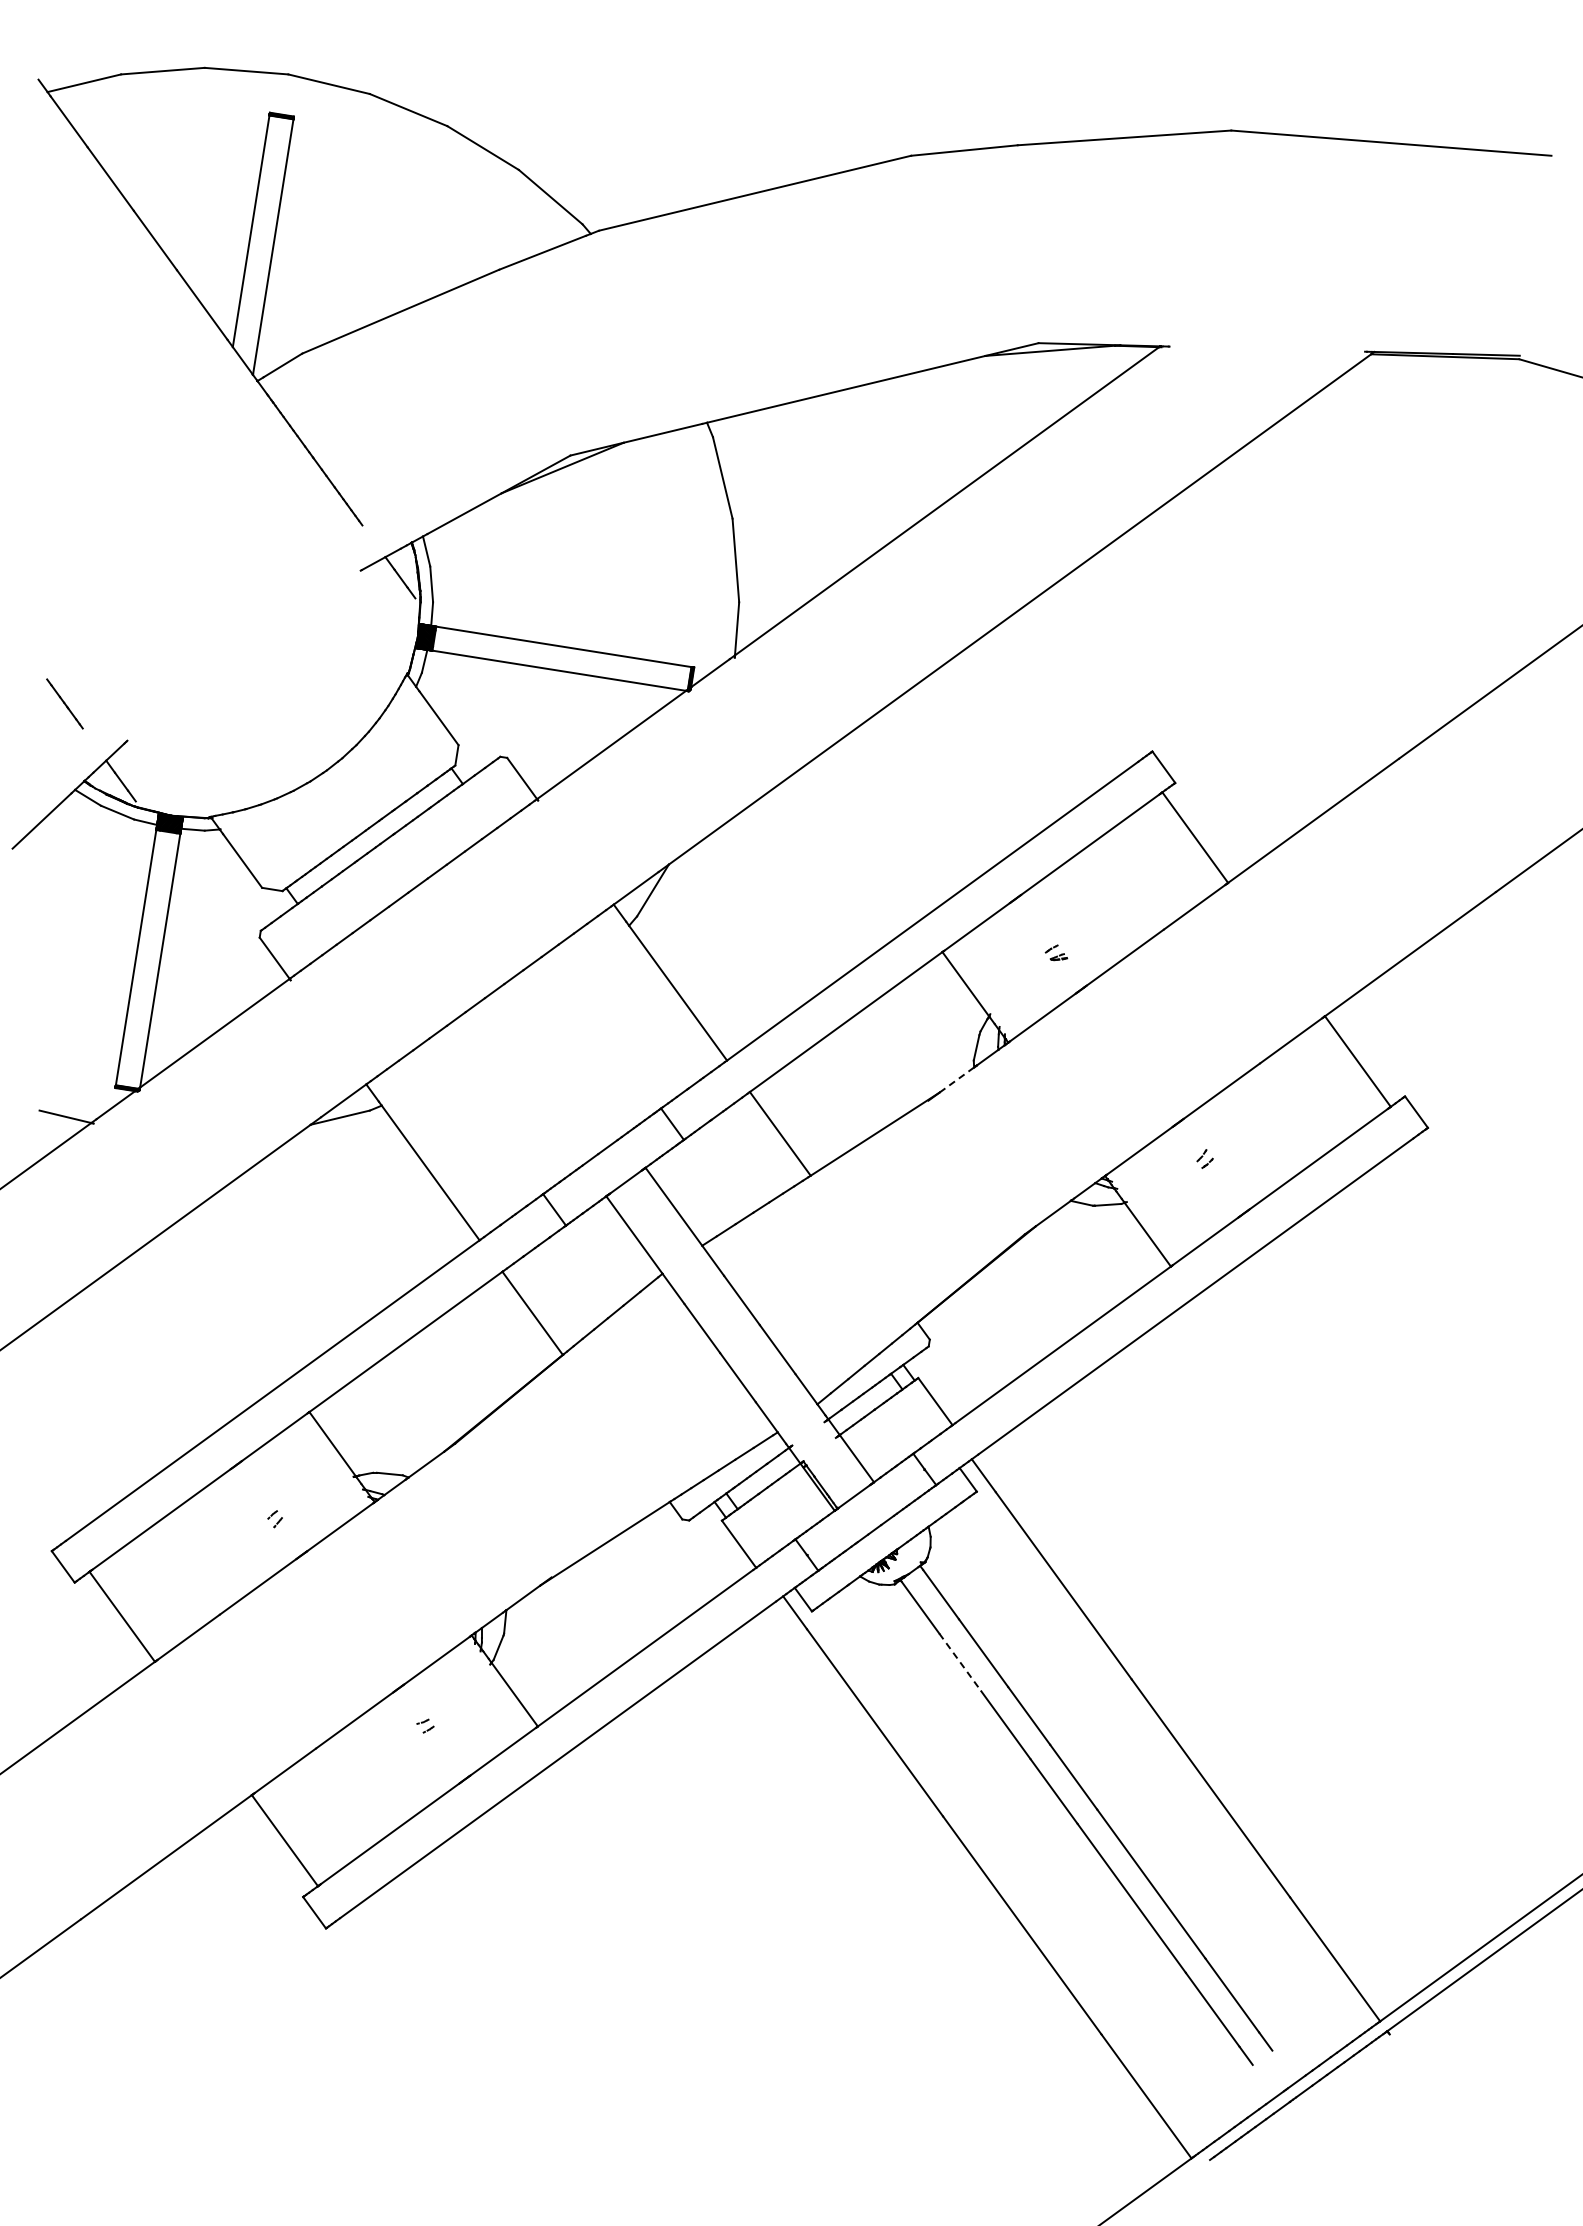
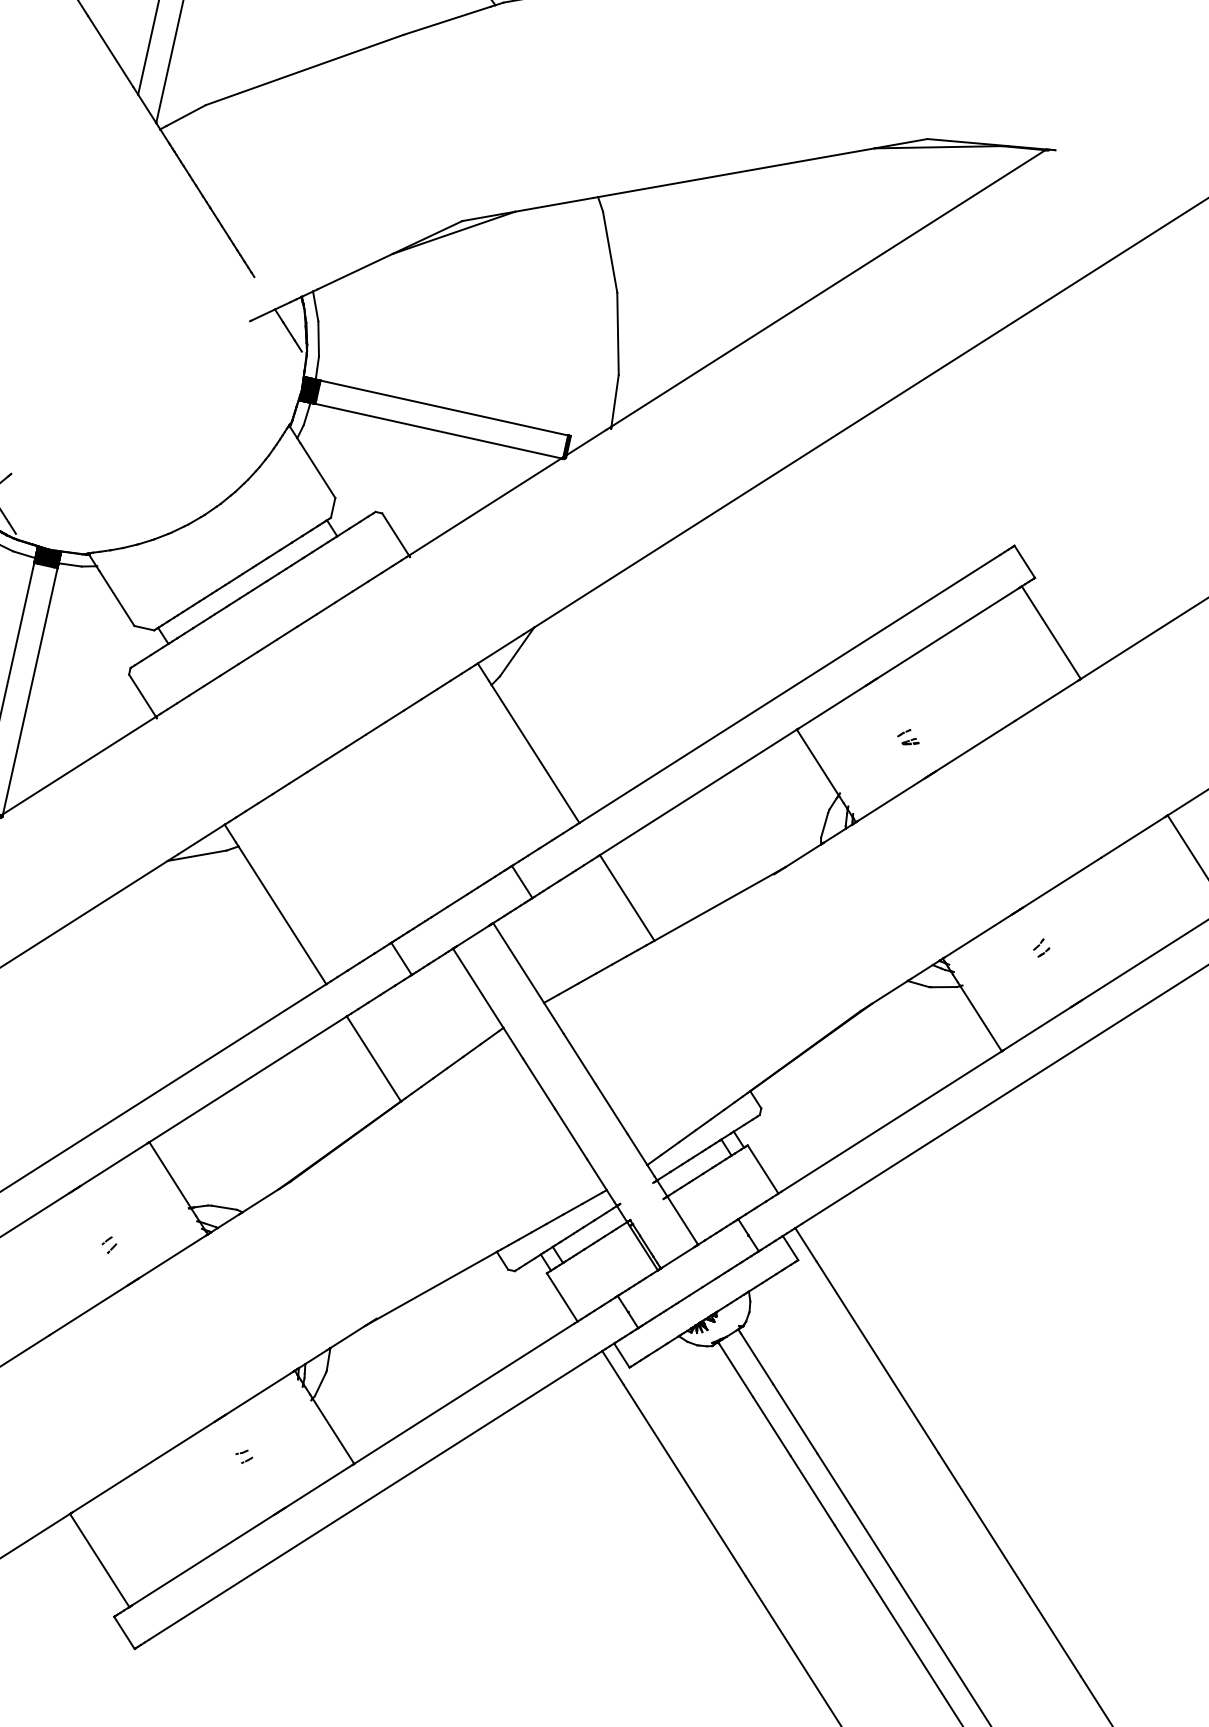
line: (956, 1080) -> (802, 856), dashed -> solid
line: (960, 1662) -> (772, 1426), dashed -> solid

